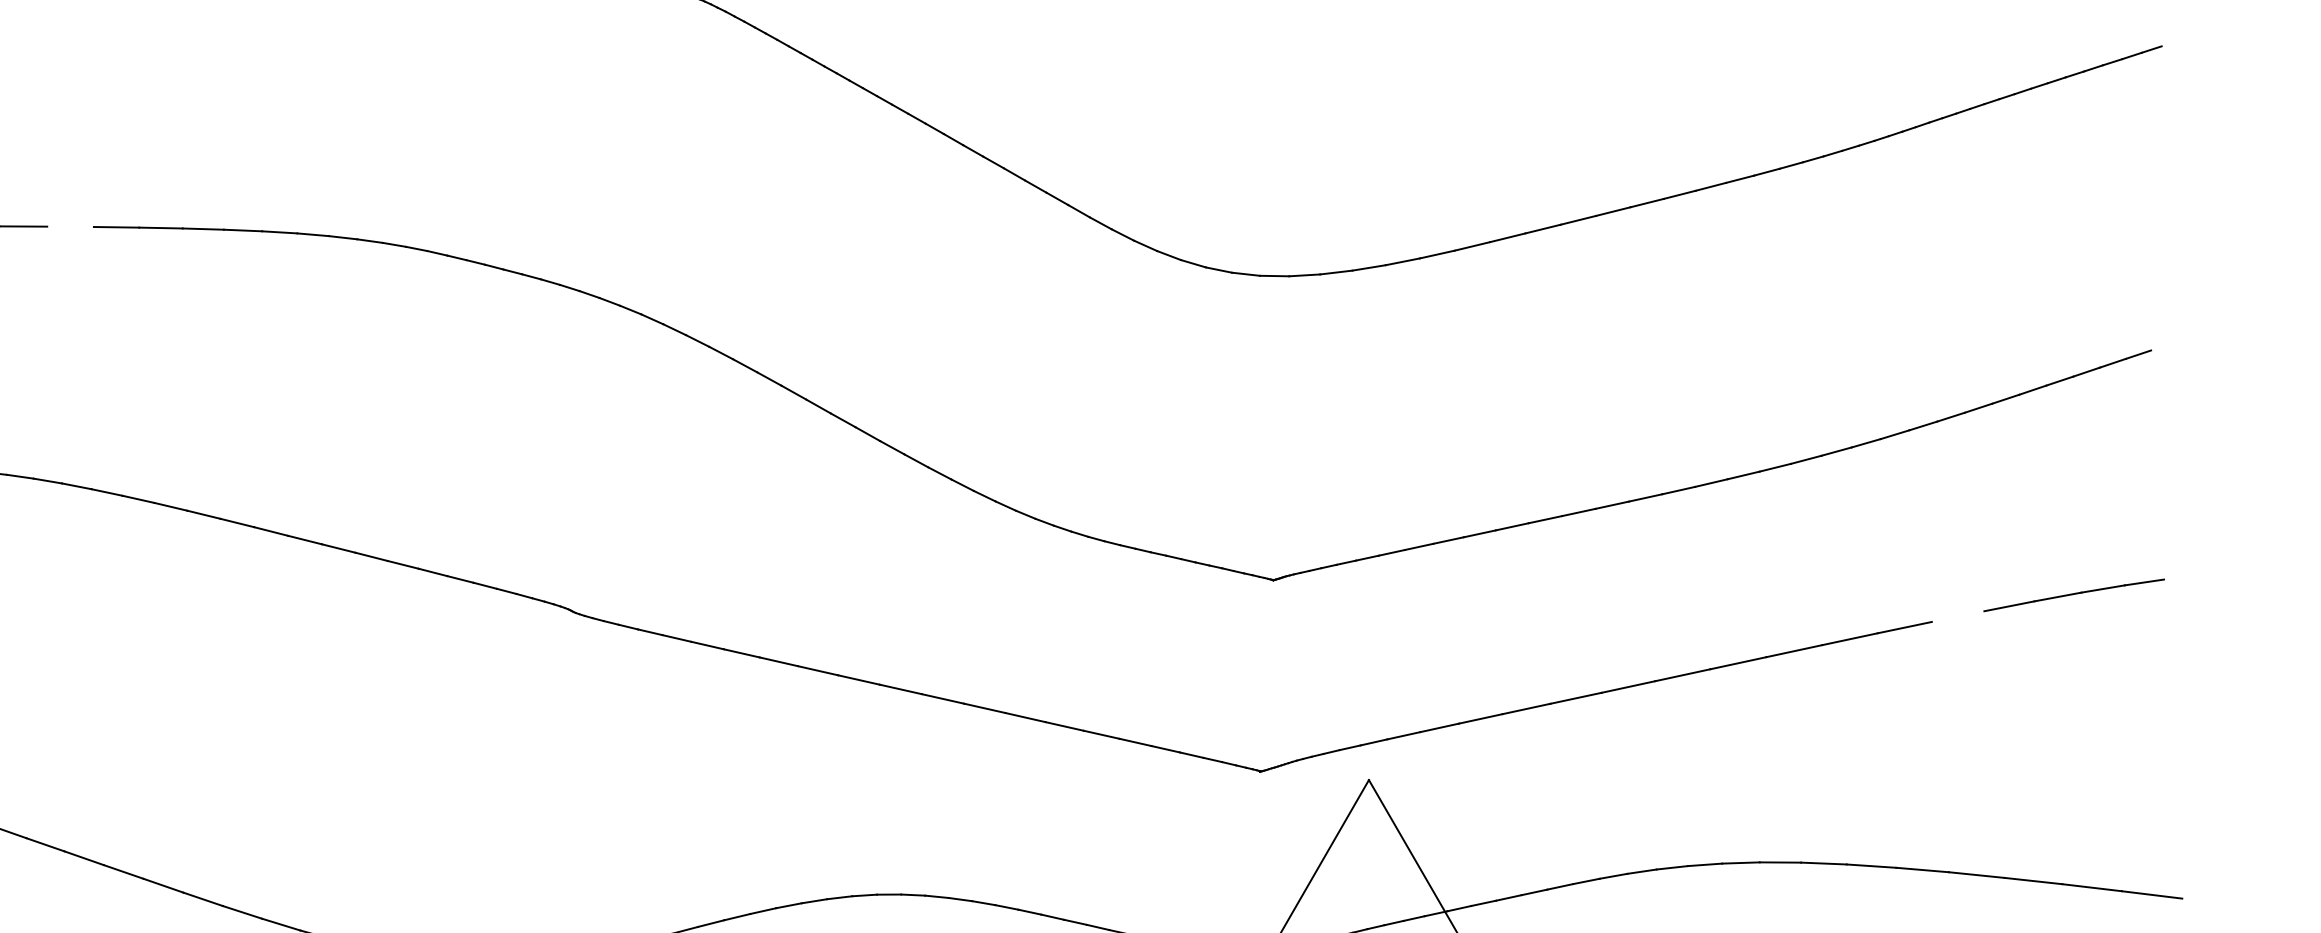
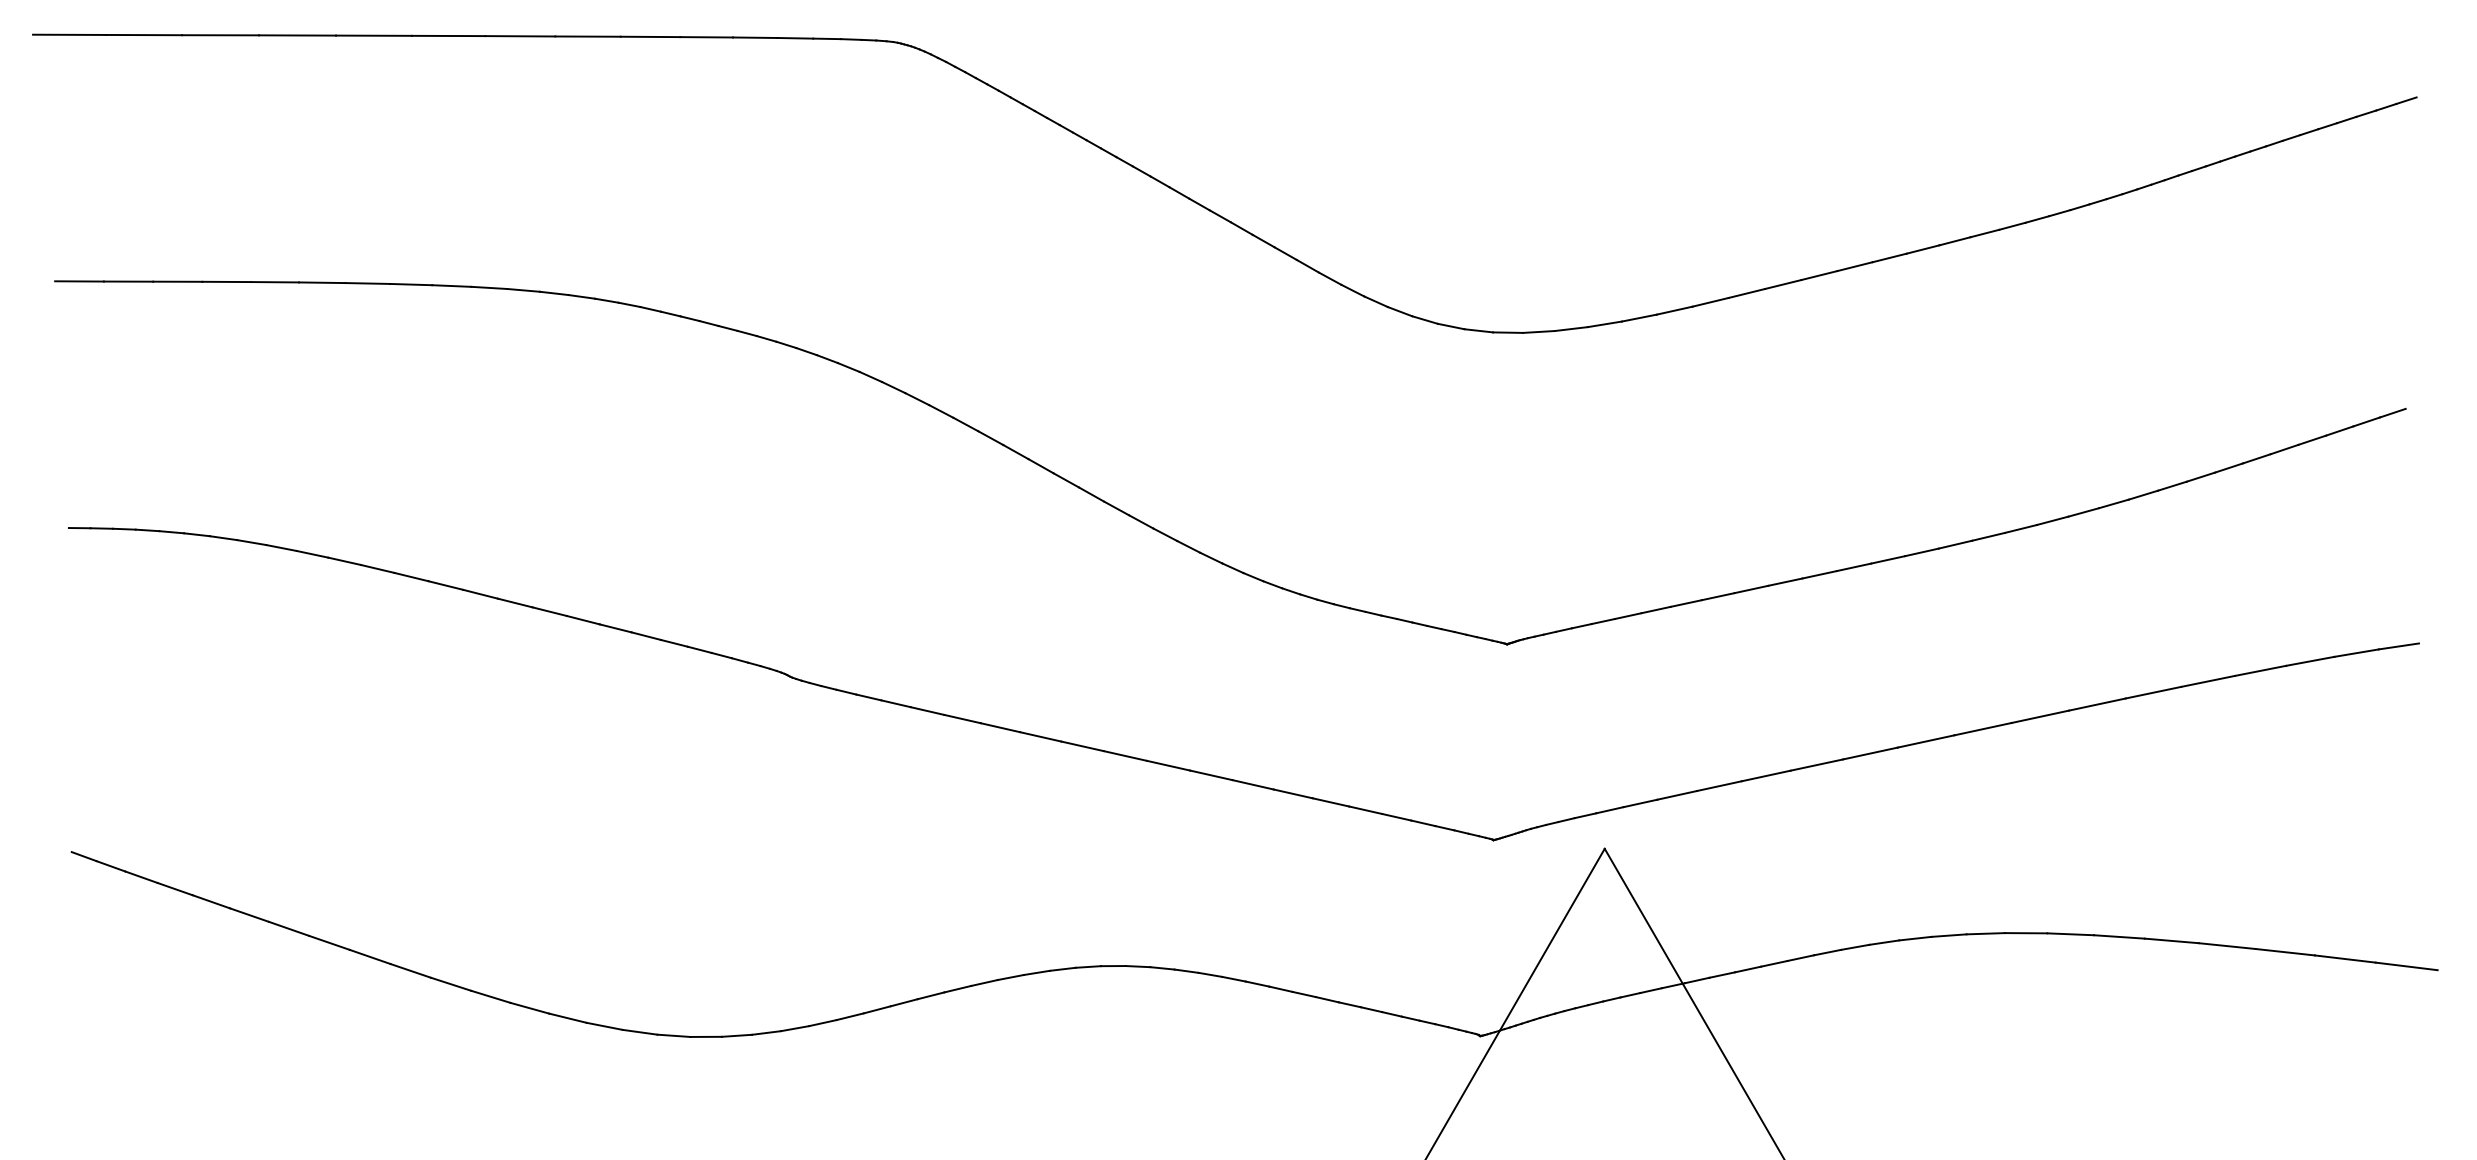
line: (70, 227) -> (275, 282), added
line: (1957, 615) -> (2207, 680), added

